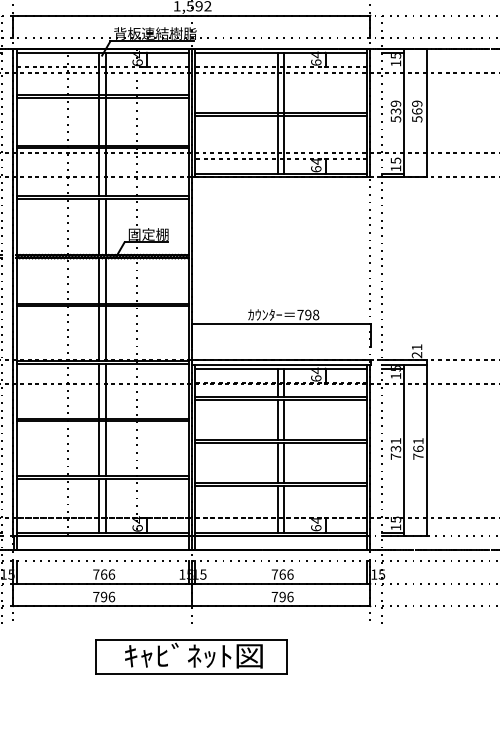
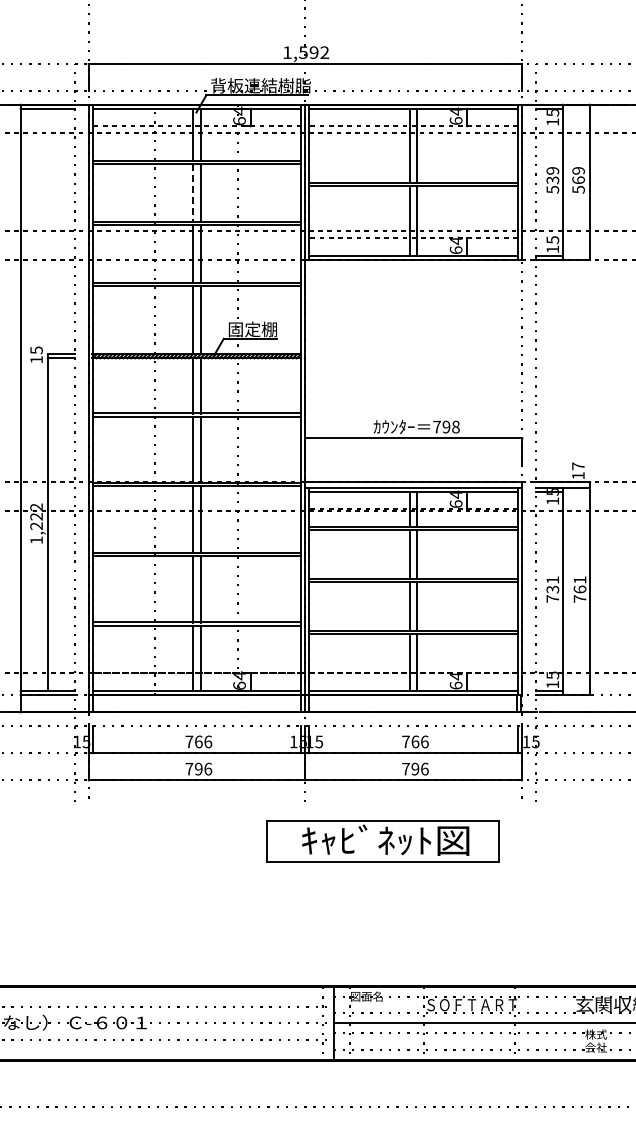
line: (99, 121) -> (193, 192), solid -> dashed
text: (417, 350) -> (578, 470), 21 -> 17
part: (191, 656) -> (382, 841), moved

